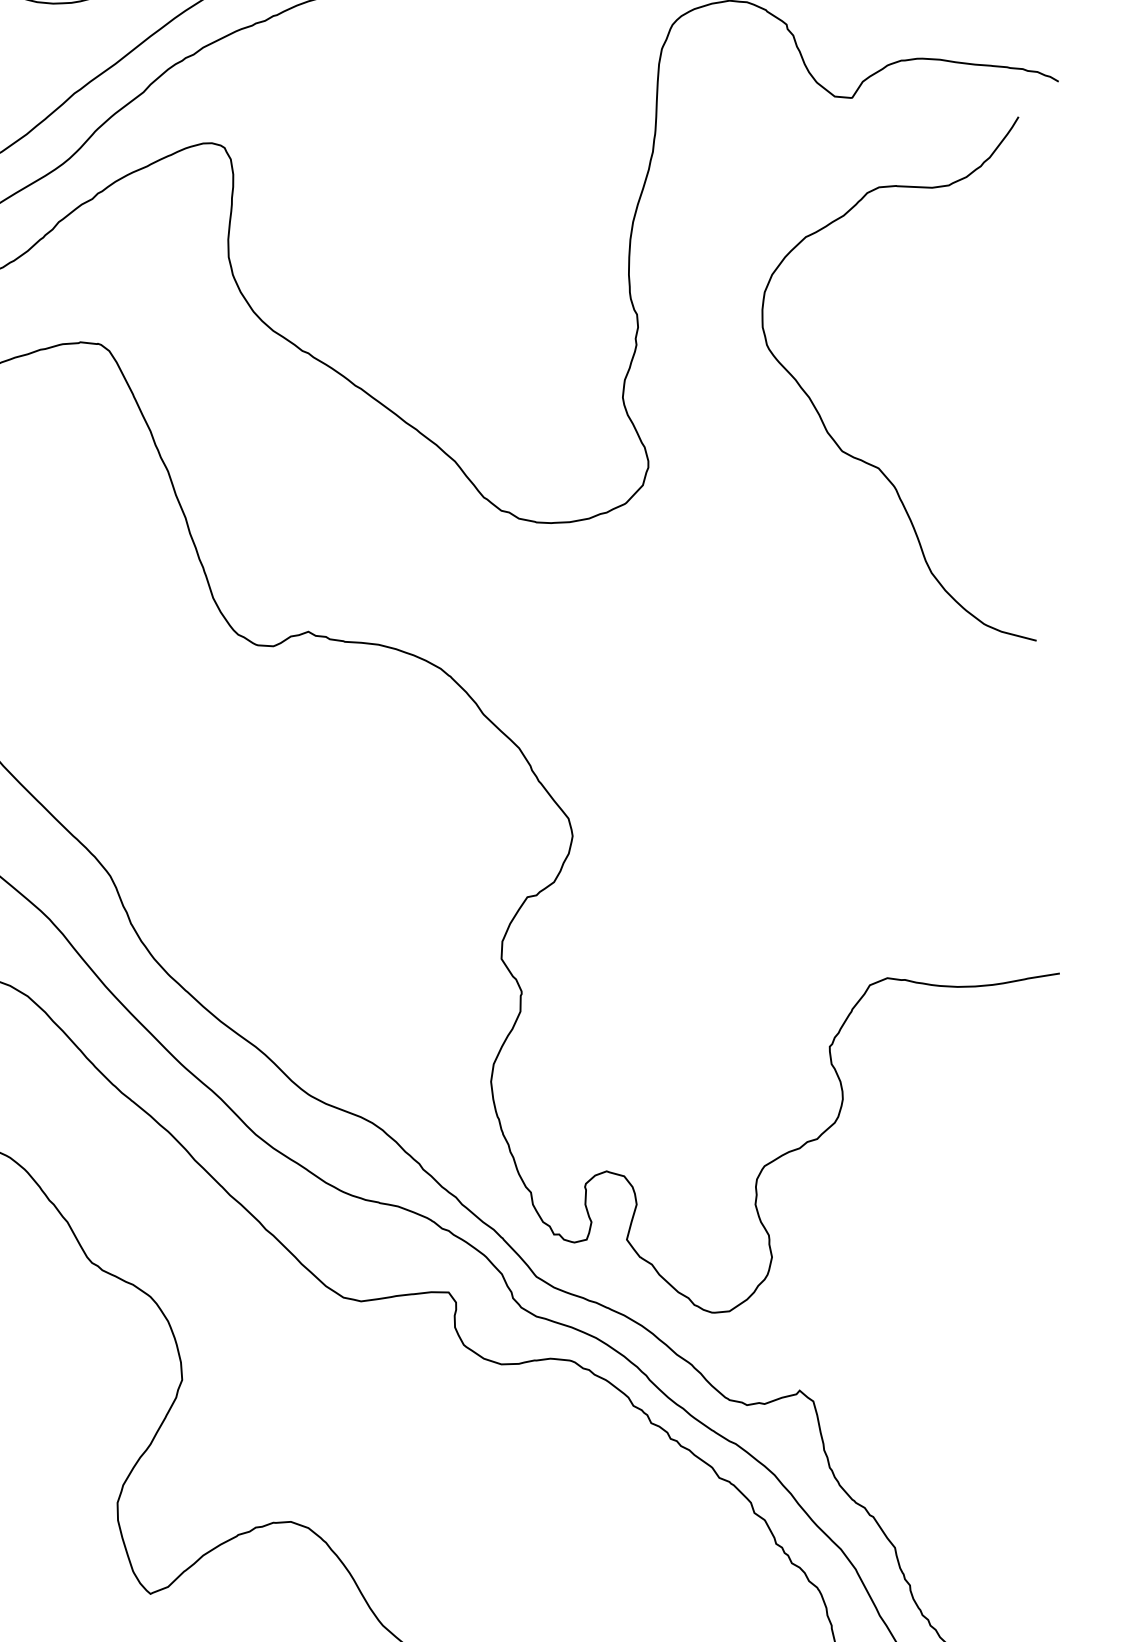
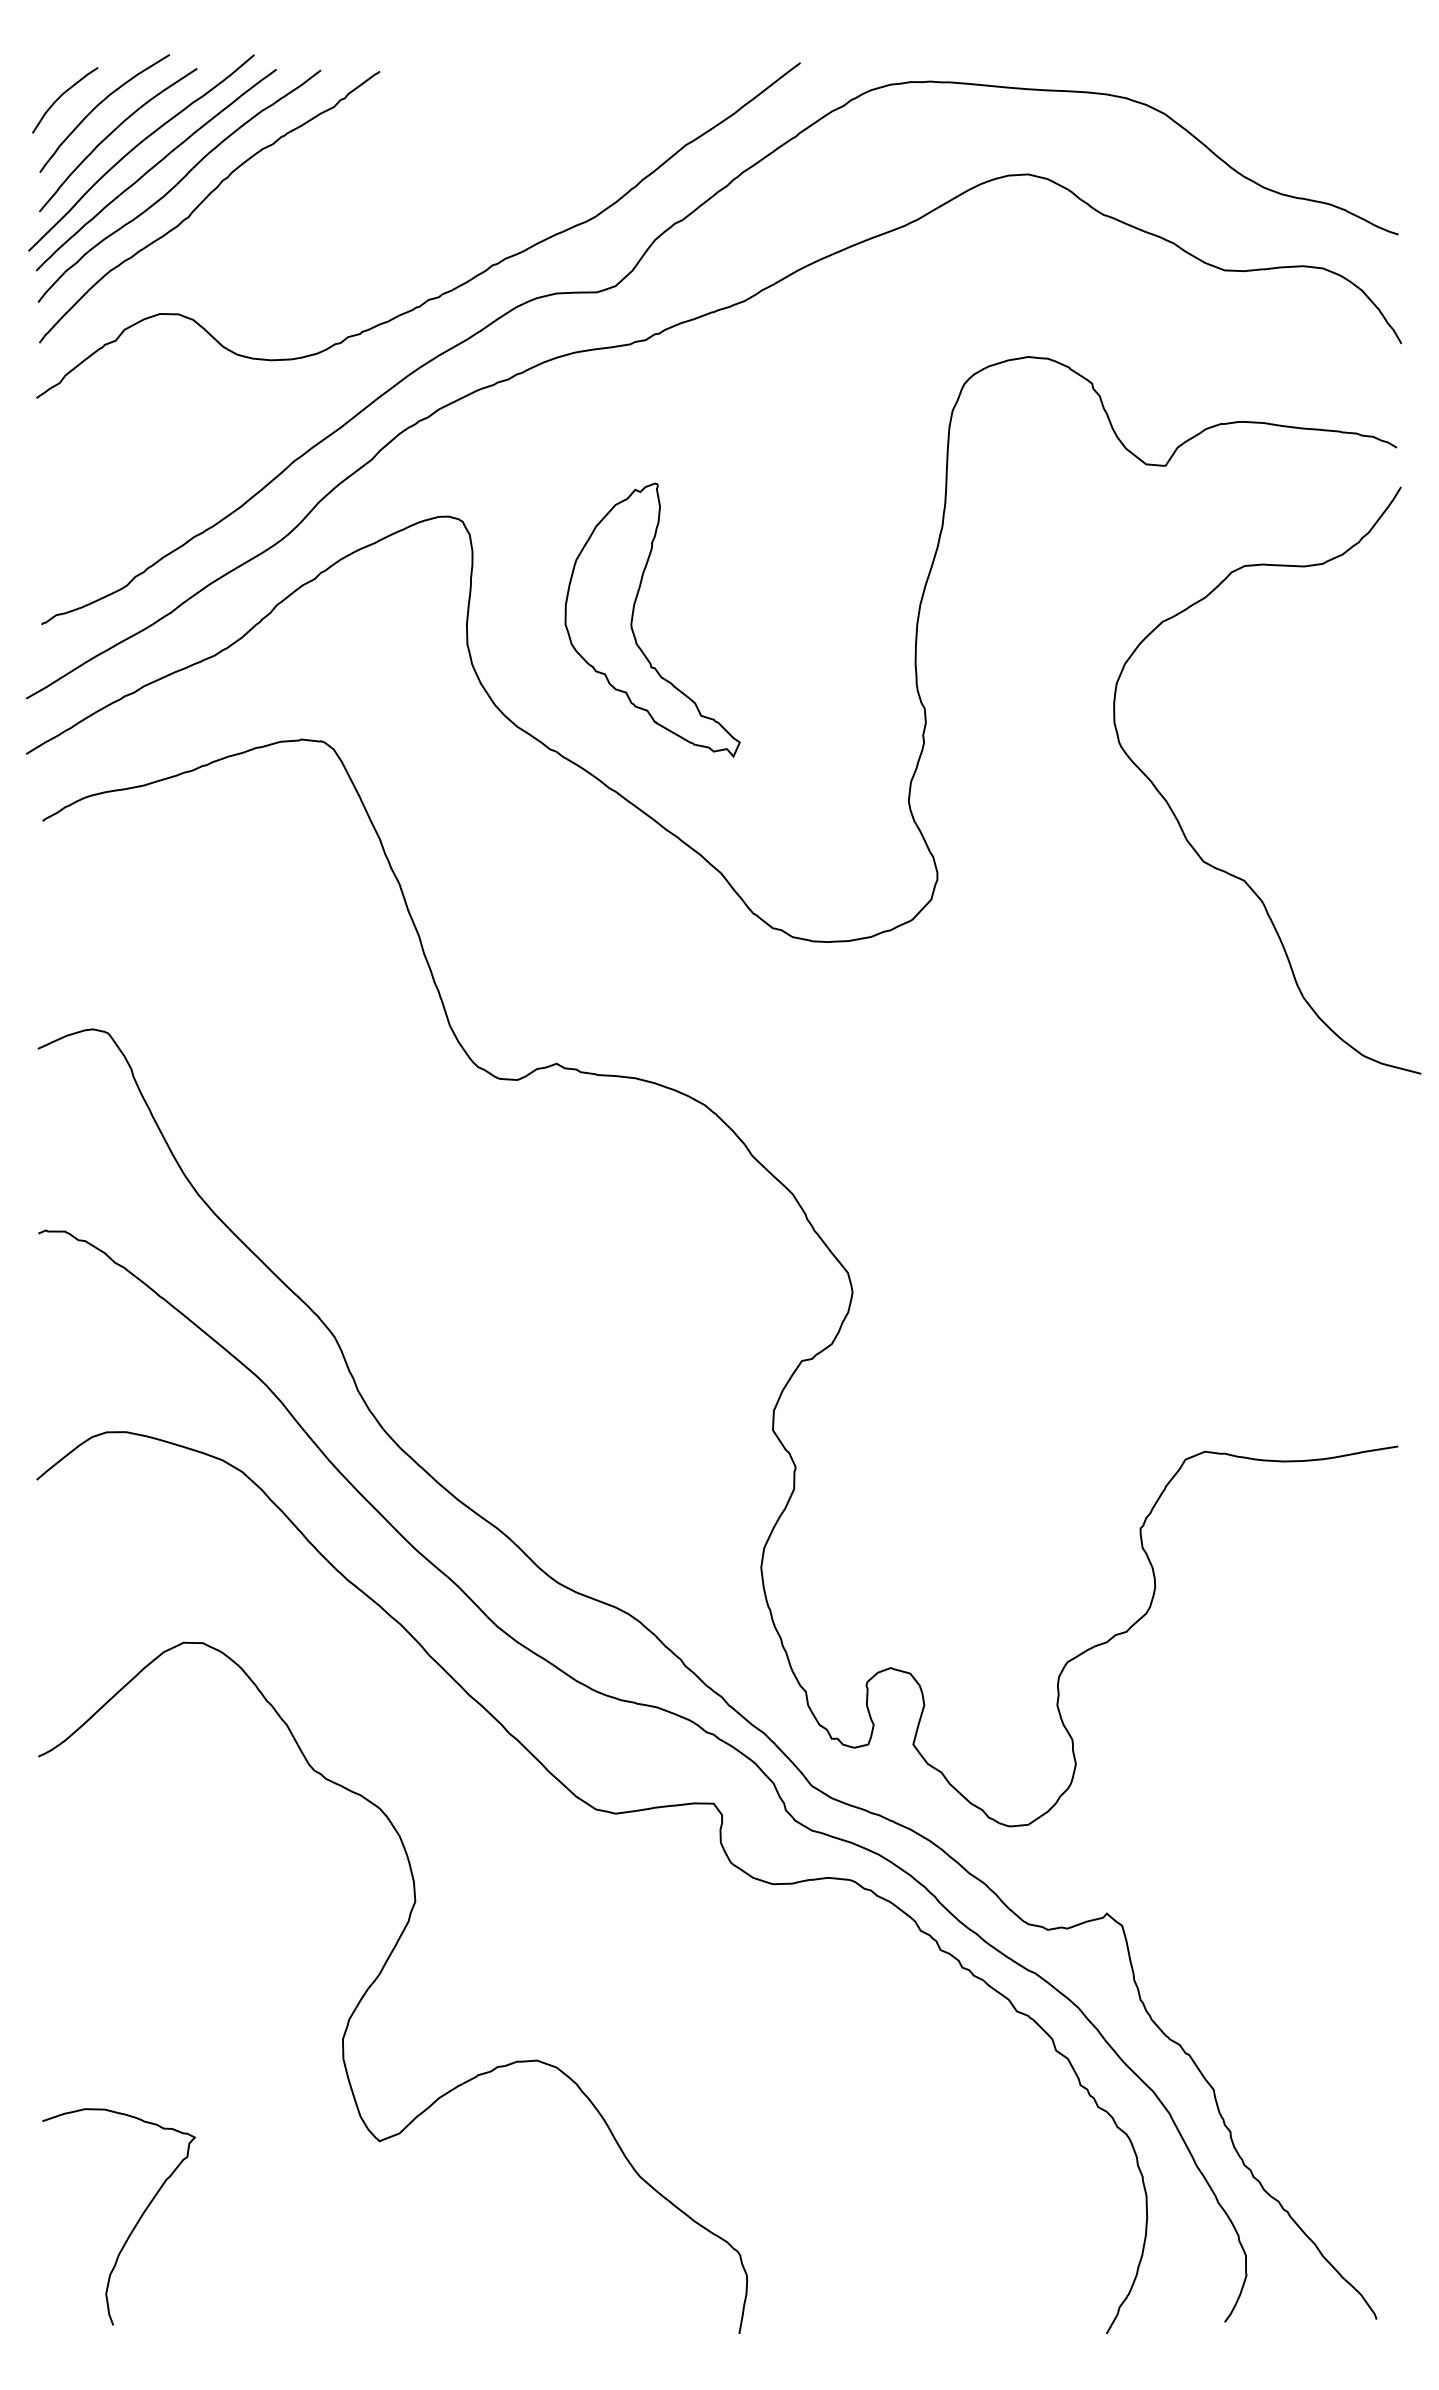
part: (377, 234) -> (633, 618), added
curve: (820, 415) -> (1179, 821), moved

